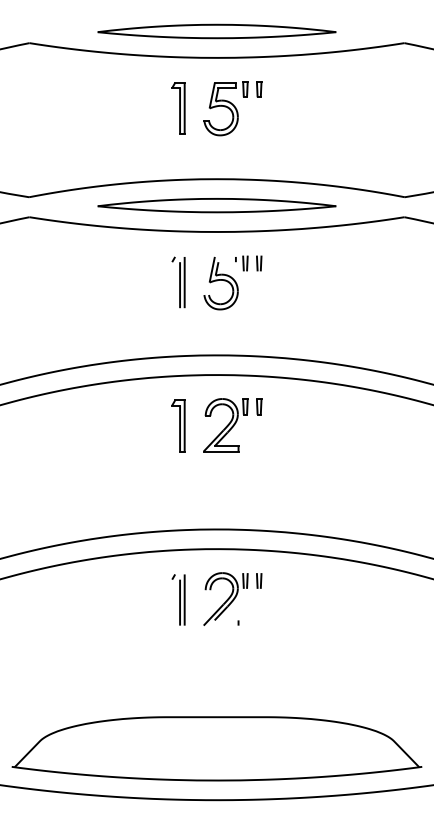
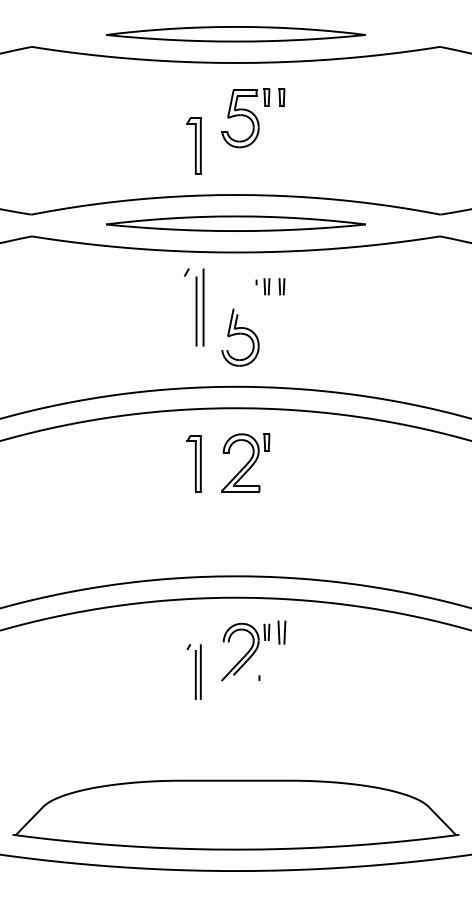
part: (177, 107) -> (193, 145), moved
part: (177, 282) -> (193, 307), size x1.4
part: (221, 283) -> (240, 337), moved
part: (258, 406) -> (281, 442), removed
part: (258, 580) -> (281, 631), size x1.4
part: (177, 599) -> (193, 671), moved

